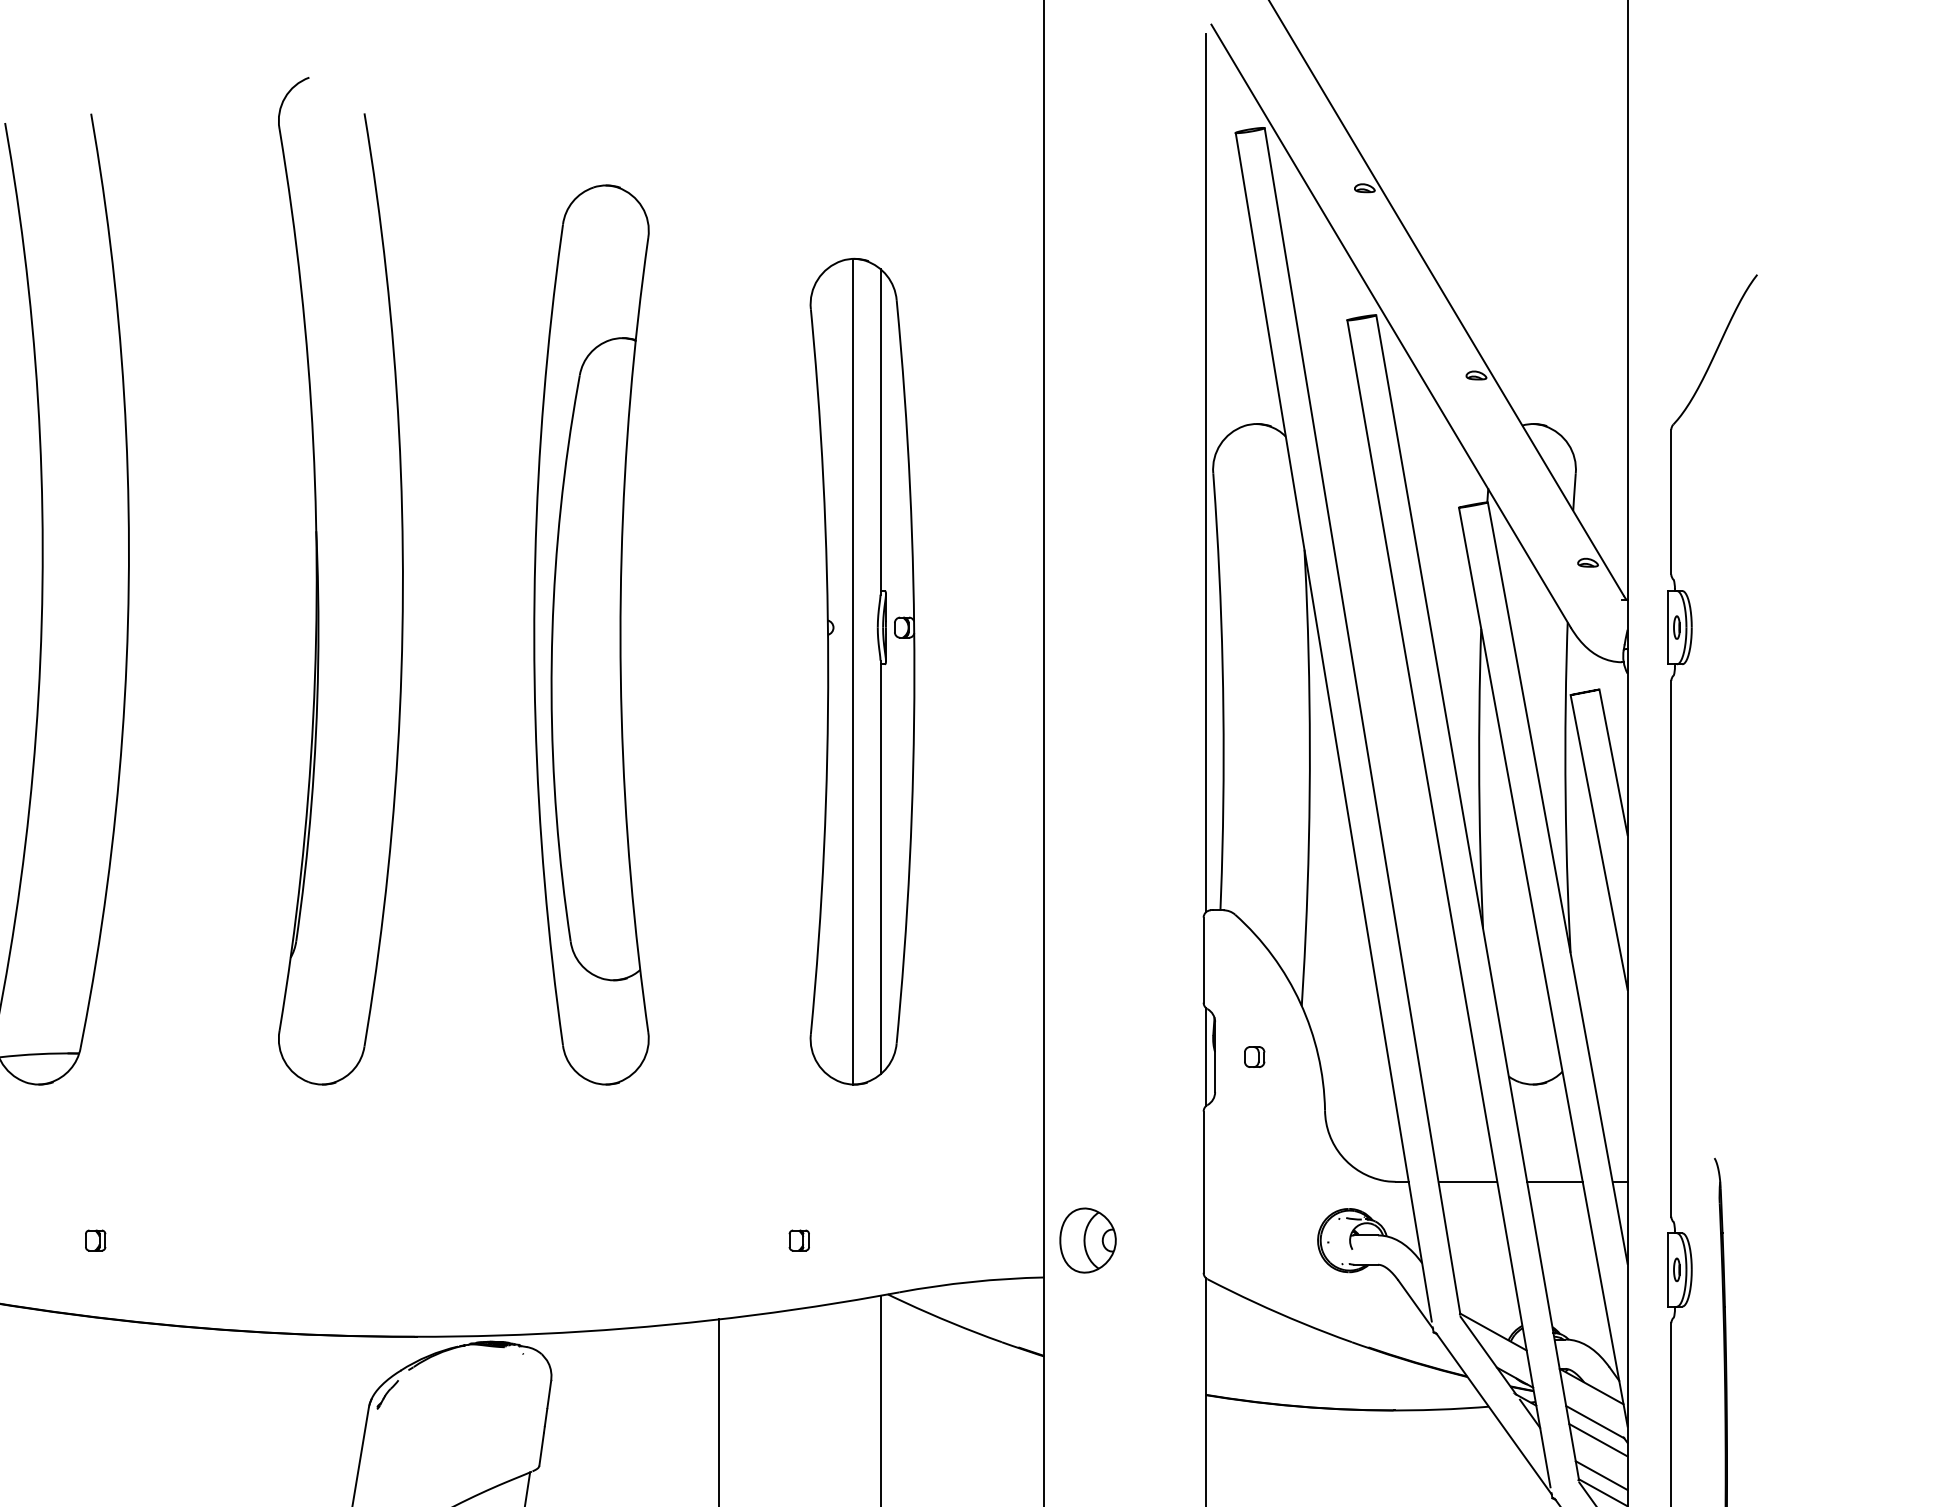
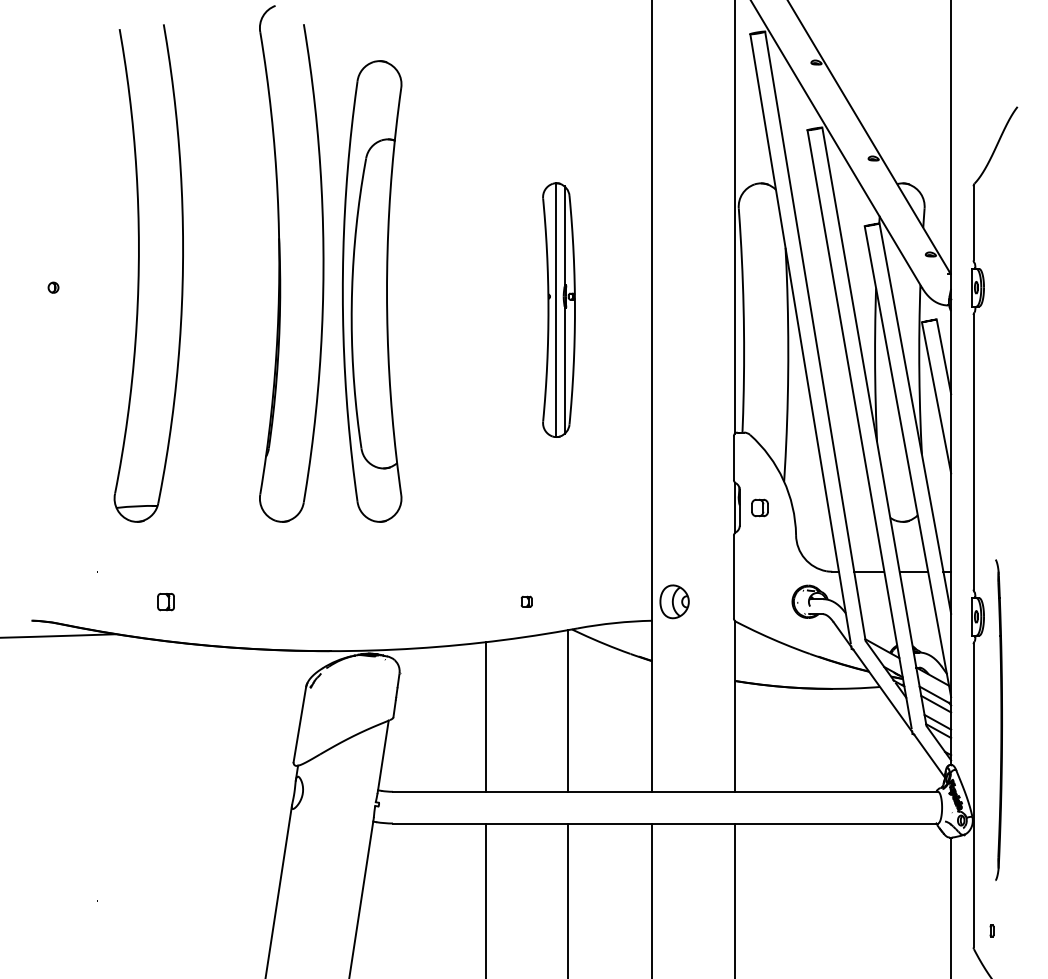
part: (592, 634) -> (372, 291), moved
part: (861, 670) -> (558, 309), size x0.6
part: (1253, 1056) -> (759, 507), size x1.6
part: (94, 1239) -> (165, 601), size x1.6

